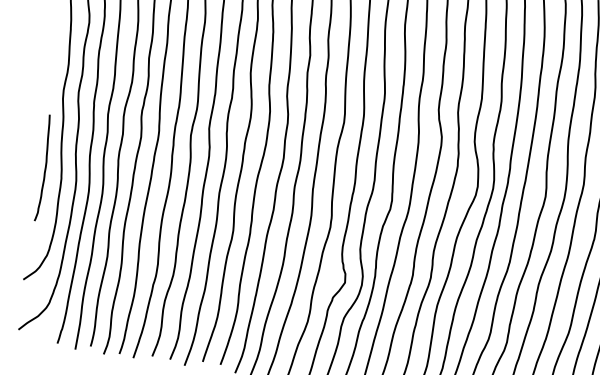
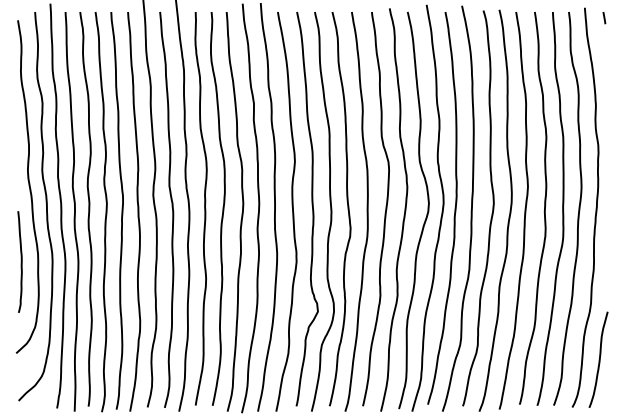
curve: (44, 167) -> (20, 261), moved

